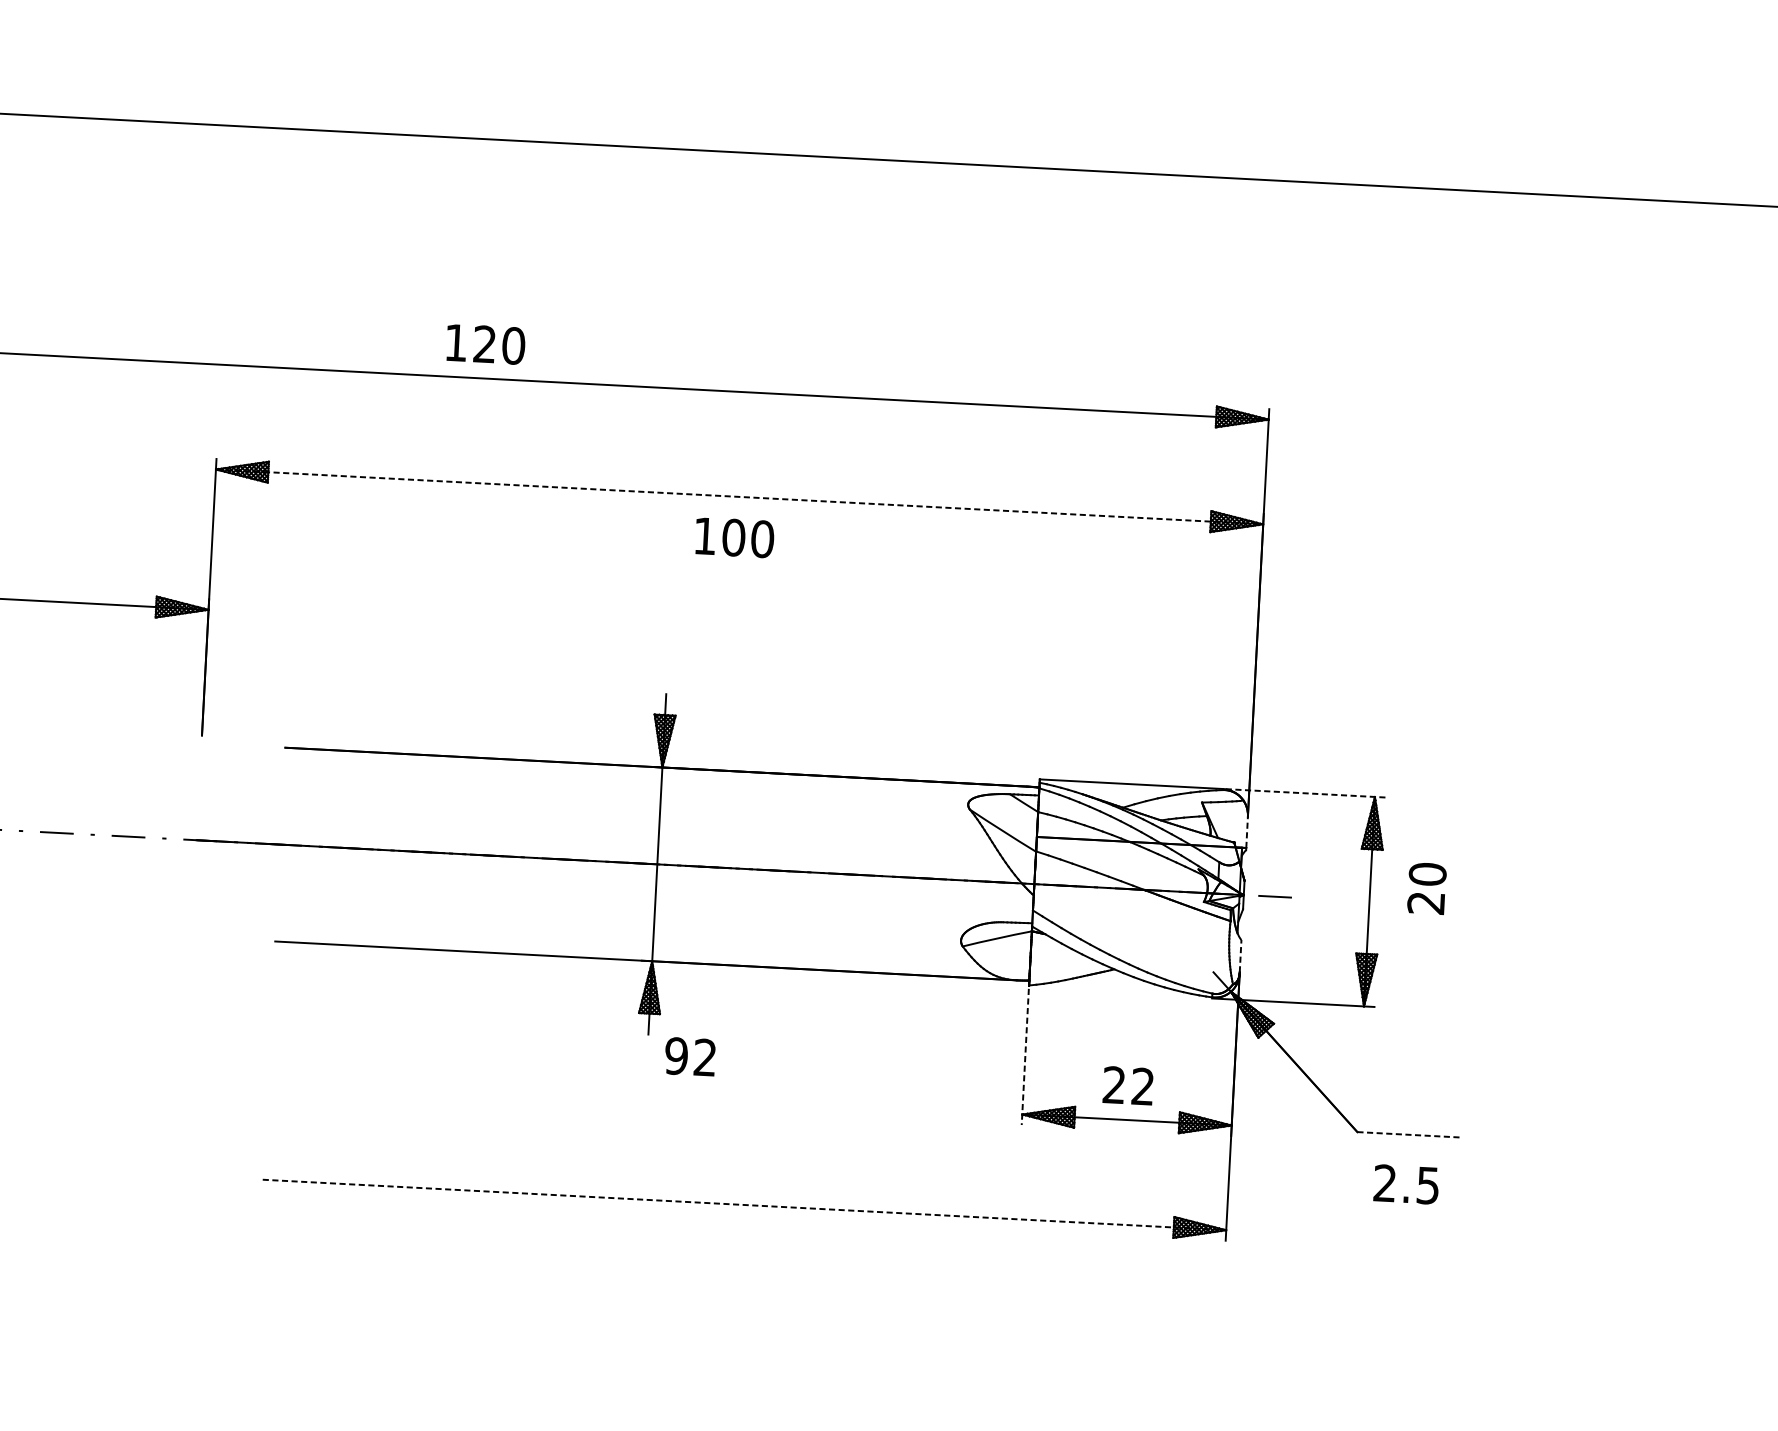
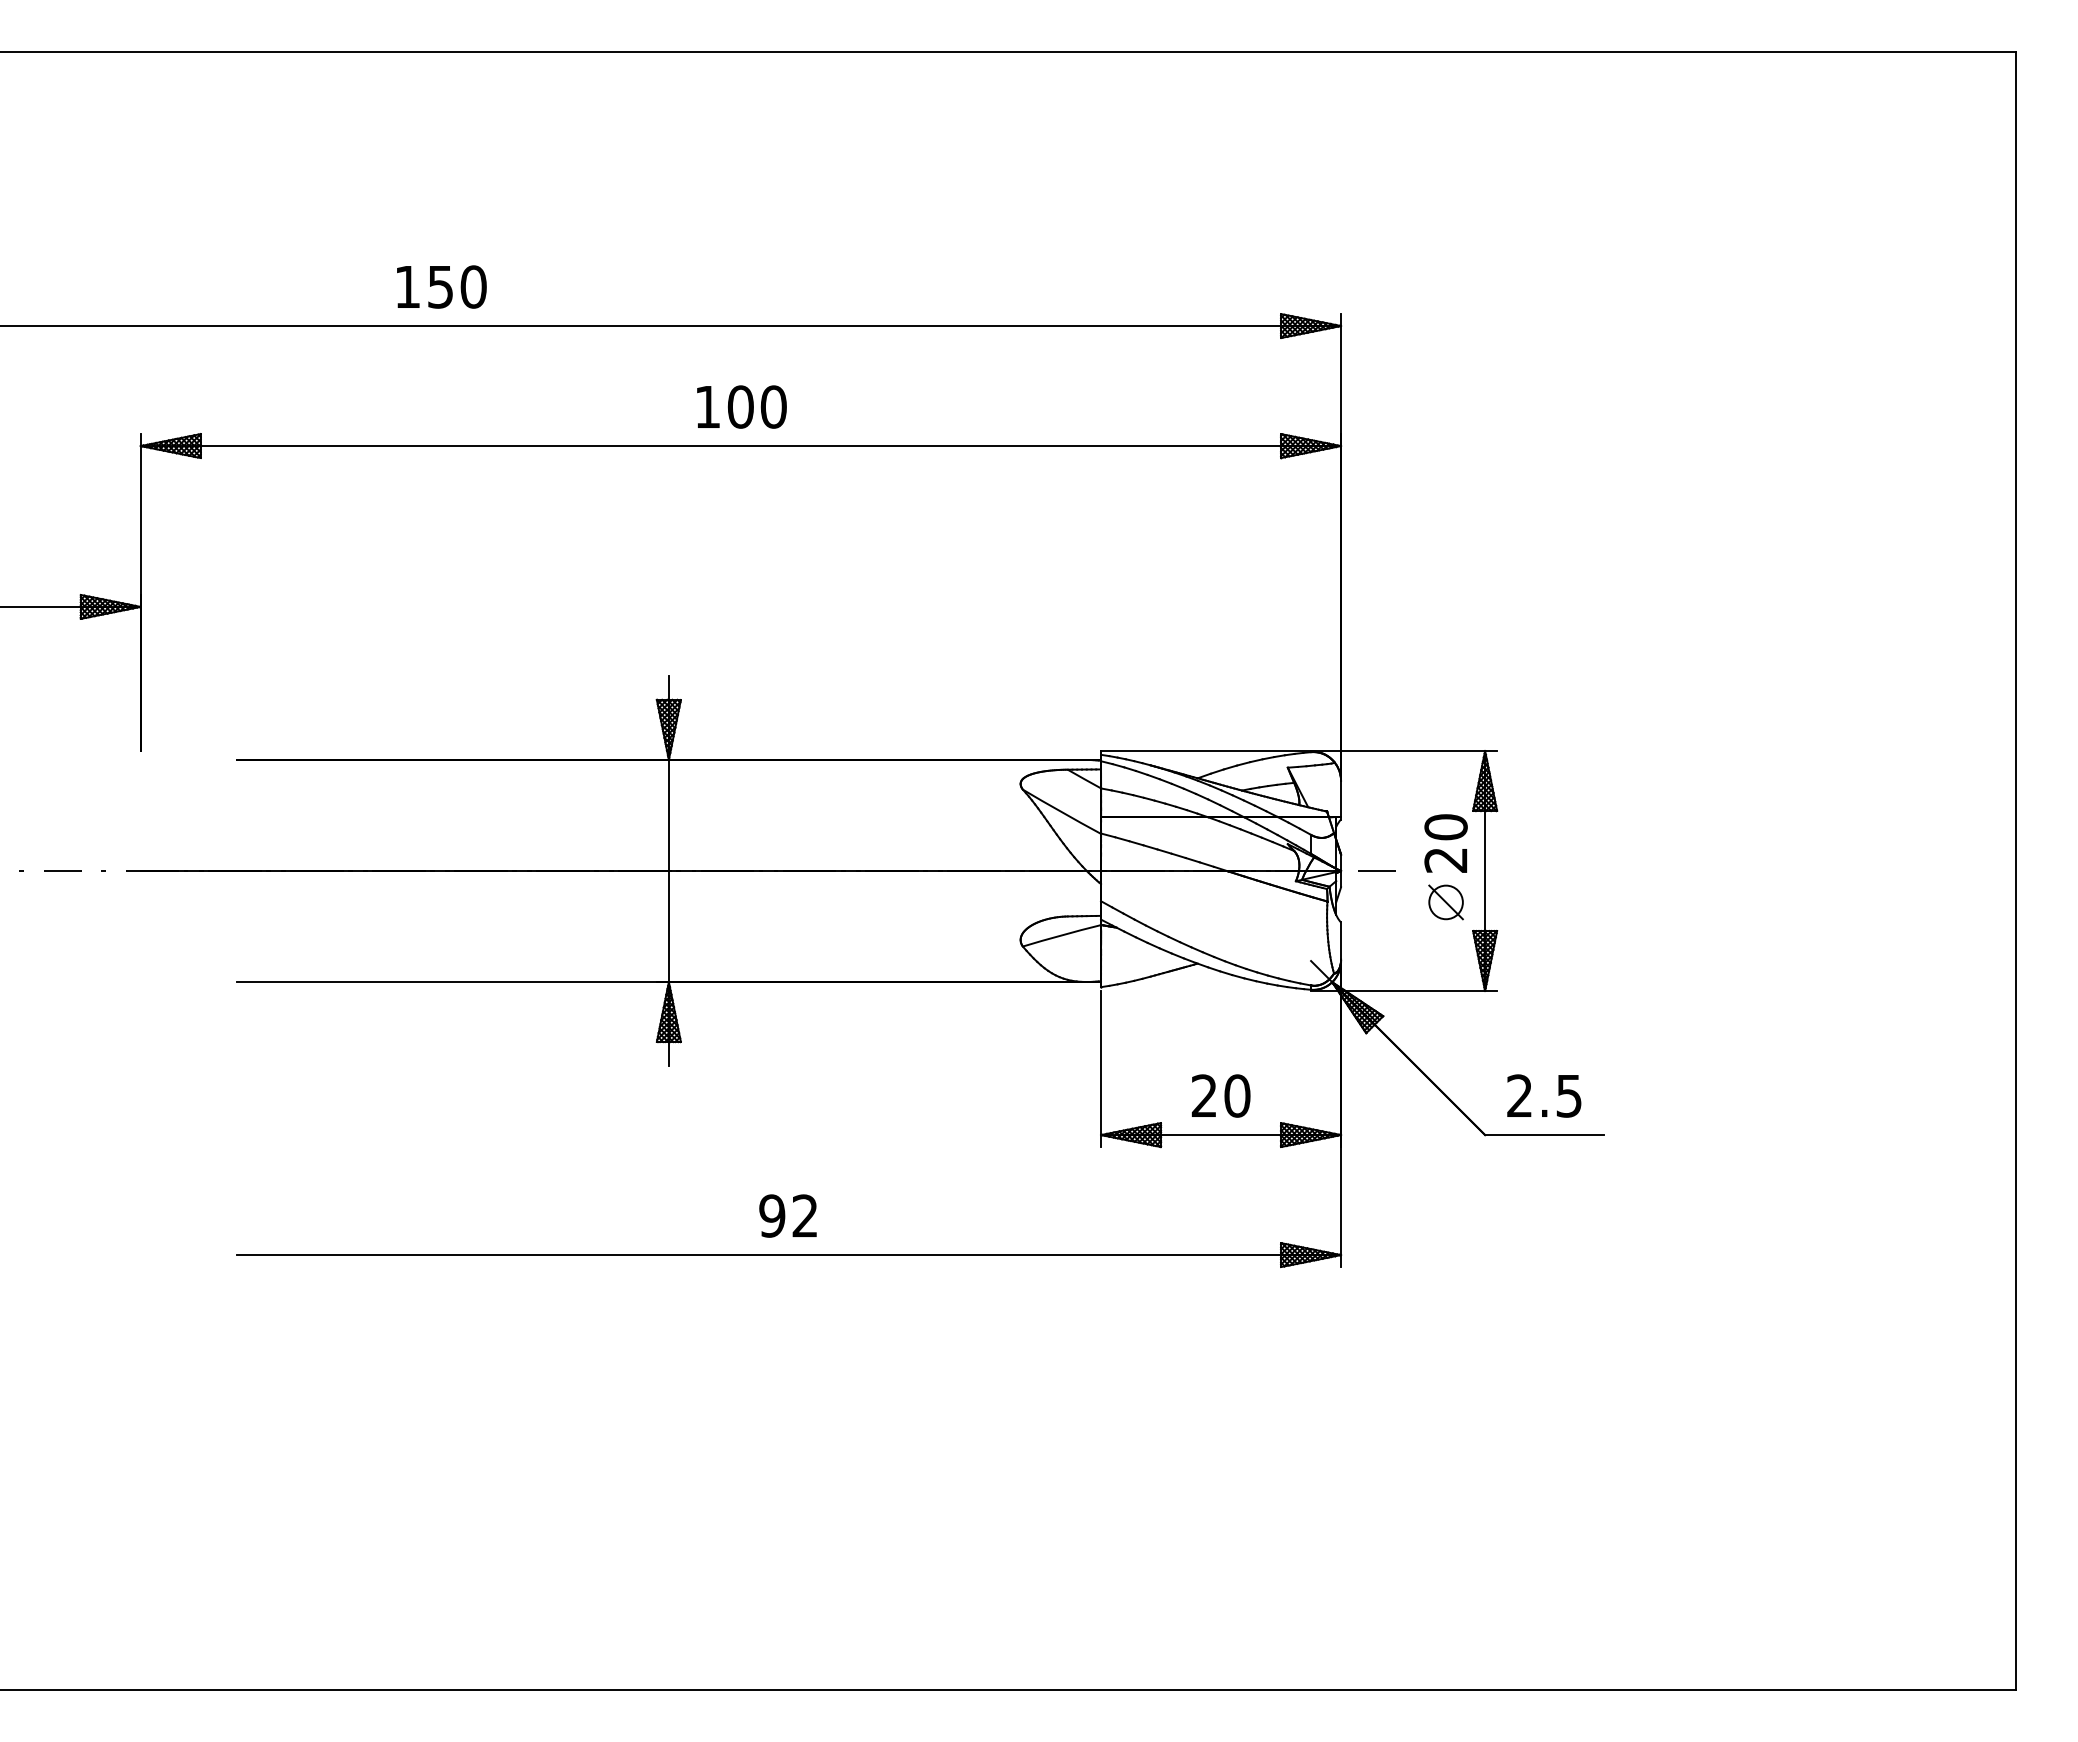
text: (484, 343) -> (440, 286), 120 -> 150
line: (740, 497) -> (741, 446), dashed -> solid
text: (734, 537) -> (741, 406), moved
line: (1303, 792) -> (1403, 750), dashed -> solid
line: (1247, 831) -> (1341, 798), dashed -> solid
text: (1426, 888) -> (1445, 843), moved
part: (1333, 927) -> (1445, 902), added
line: (1240, 956) -> (1341, 941), dashed -> solid
text: (689, 1056) -> (787, 1215), moved
line: (1025, 1057) -> (1101, 1069), dashed -> solid
text: (1143, 1086) -> (1237, 1095), 22 -> 20
line: (1409, 1135) -> (1544, 1135), dashed -> solid
text: (1406, 1184) -> (1544, 1095), moved
line: (744, 1205) -> (789, 1255), dashed -> solid

